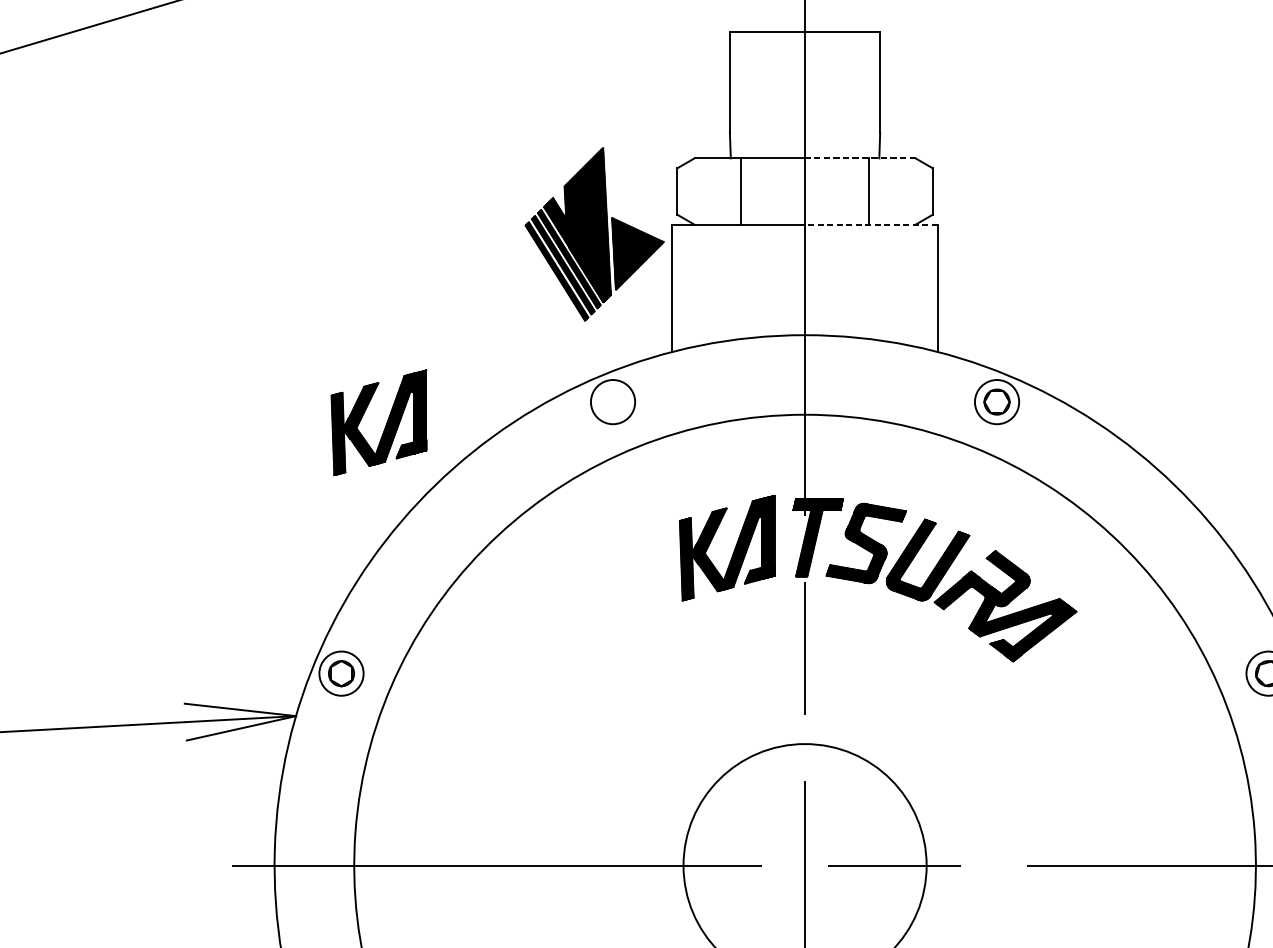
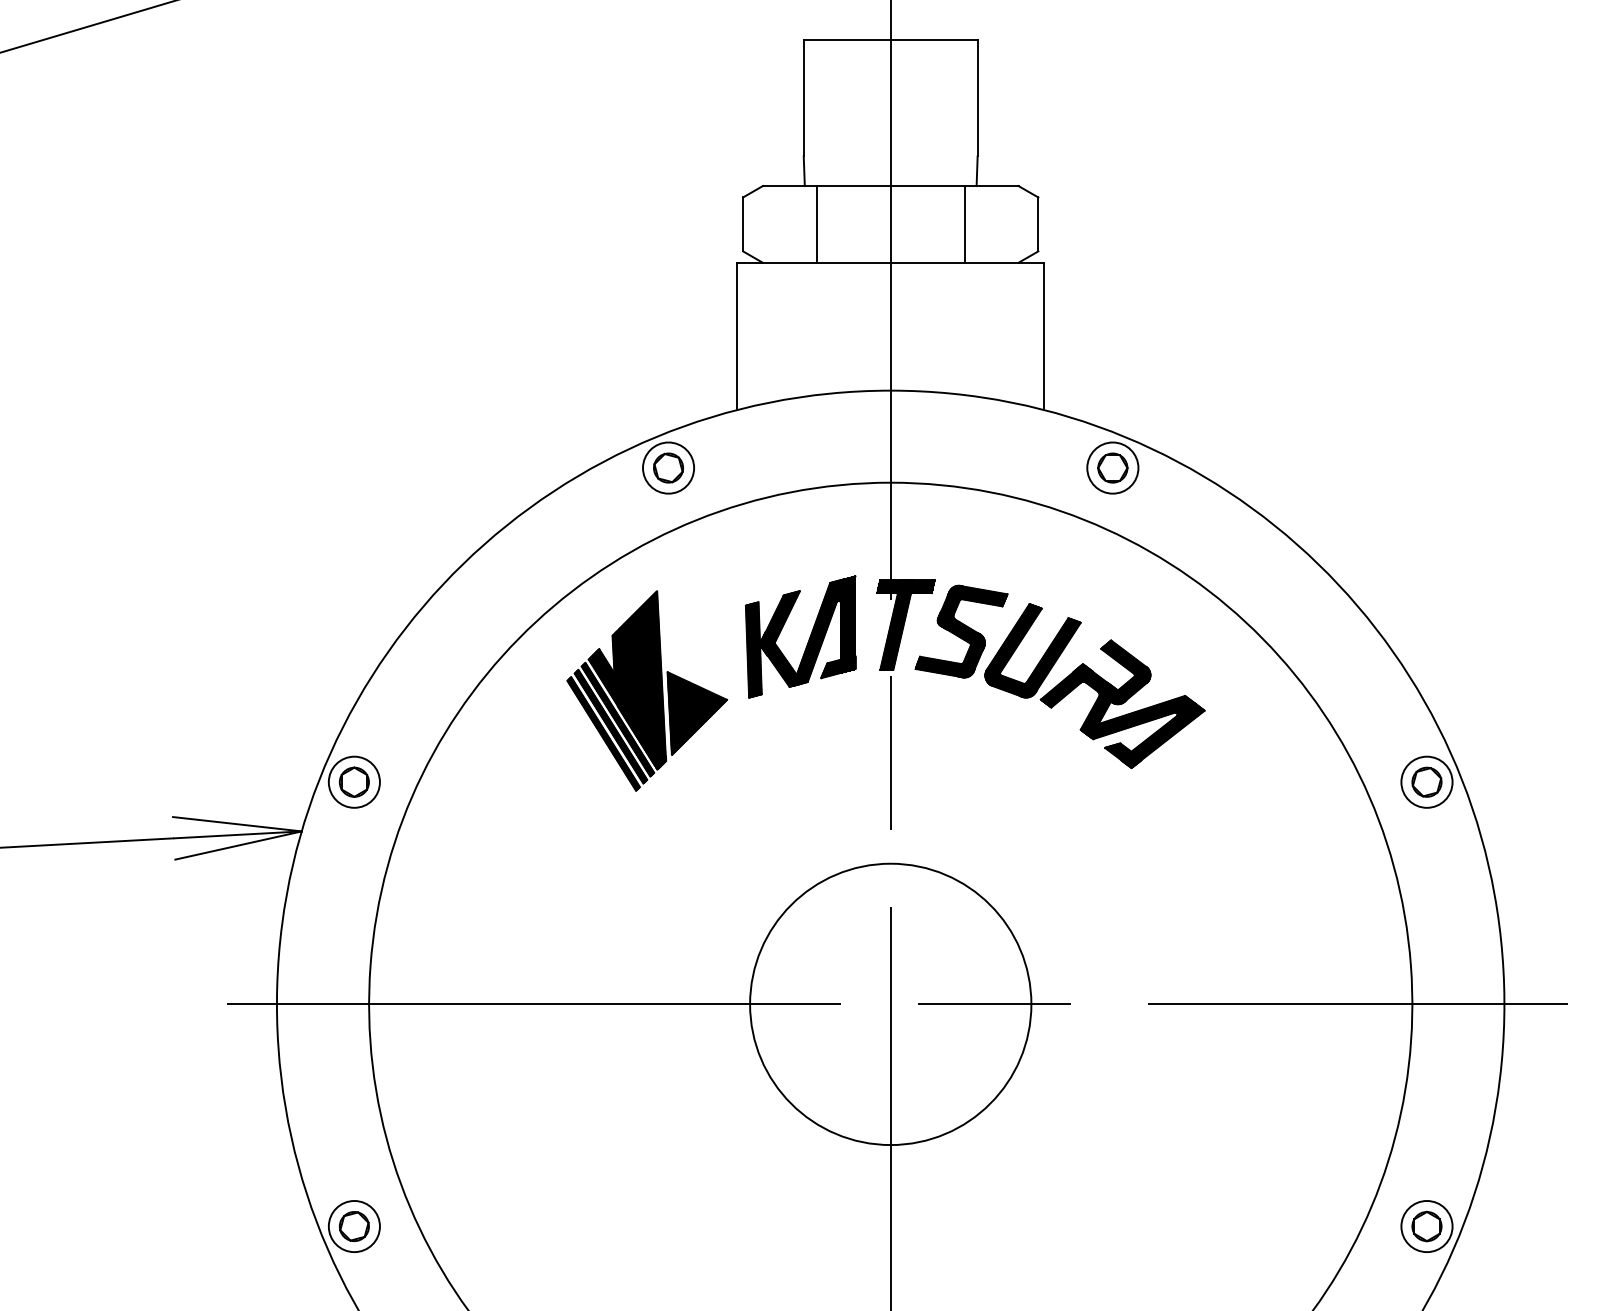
line: (860, 158) -> (954, 186), dashed -> solid
line: (871, 224) -> (967, 262), dashed -> solid
part: (594, 233) -> (647, 690), moved
part: (612, 401) -> (668, 467), added
part: (385, 424) -> (405, 494), removed

